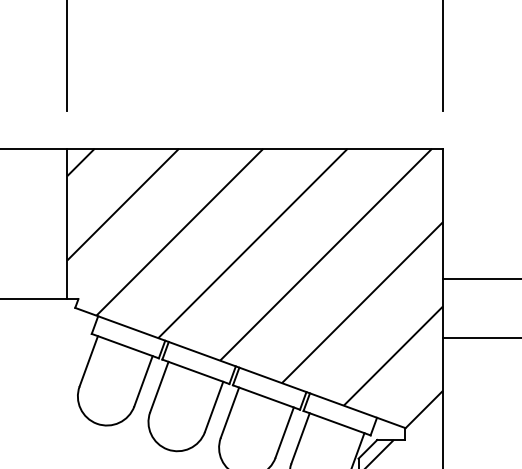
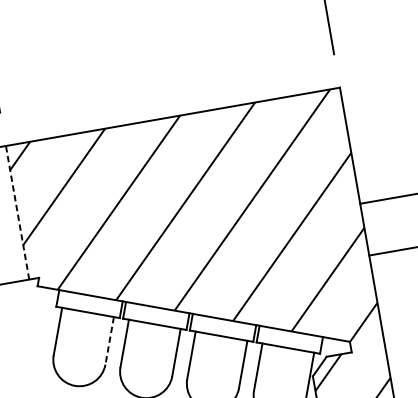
line: (67, 223) -> (17, 212), solid -> dashed
line: (143, 381) -> (109, 341), solid -> dashed

